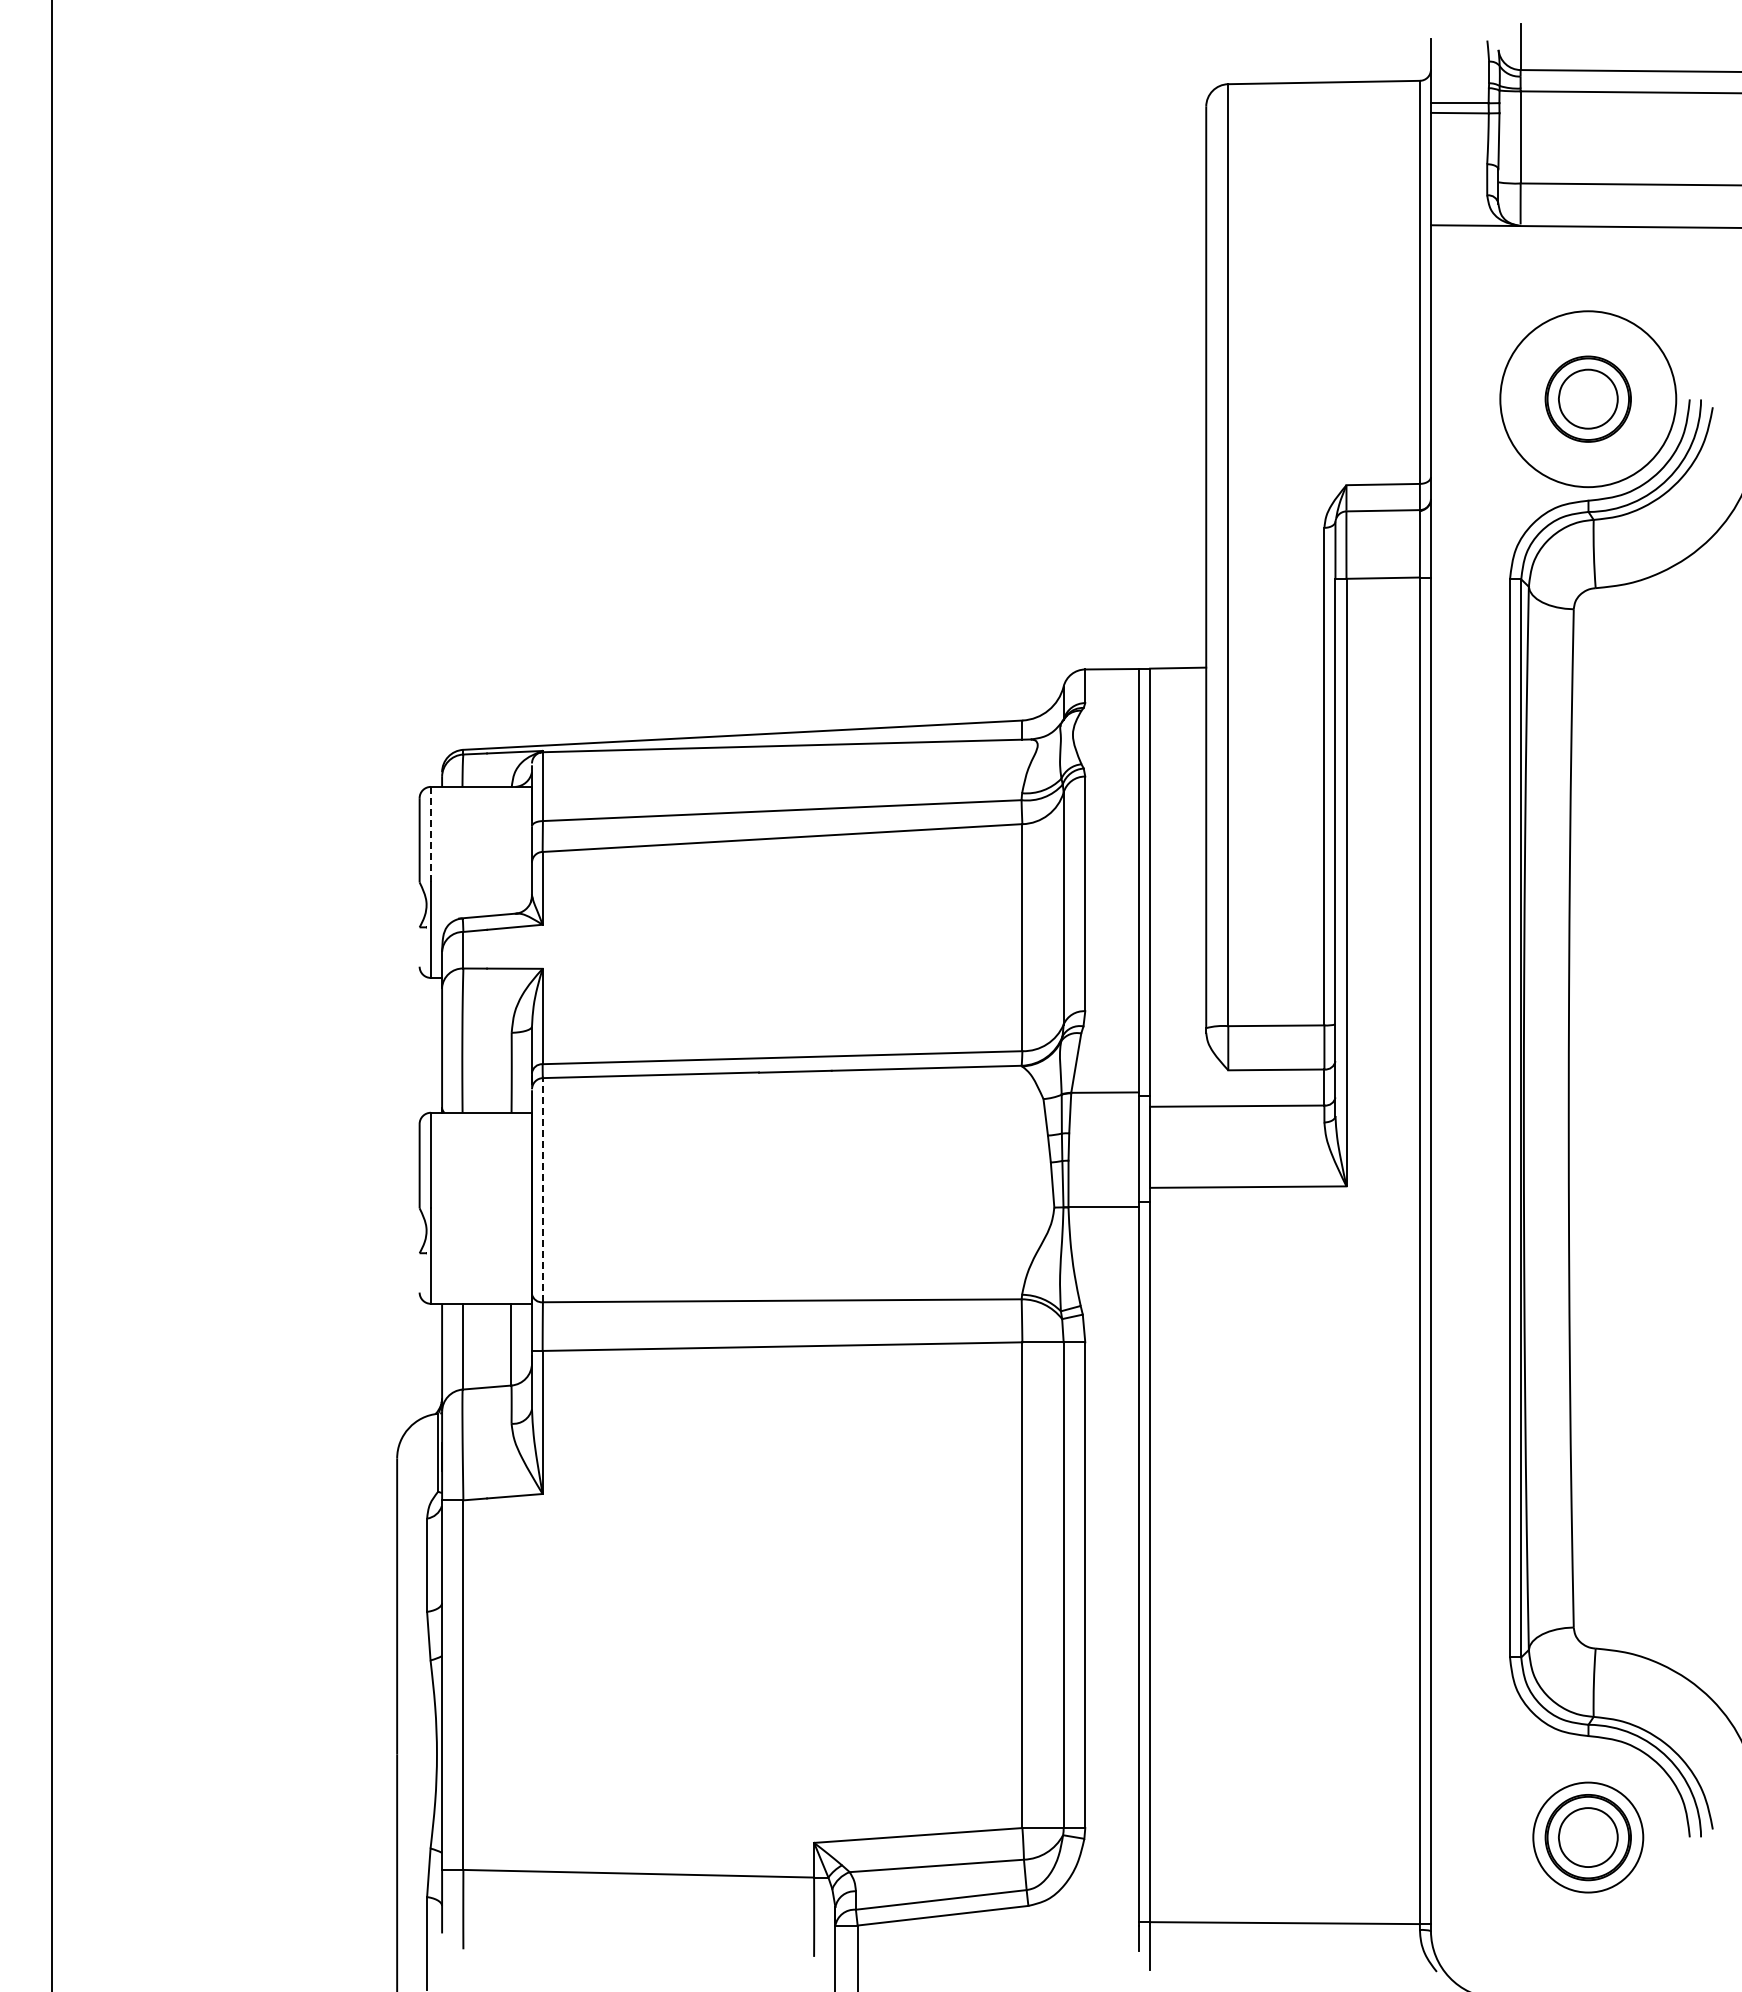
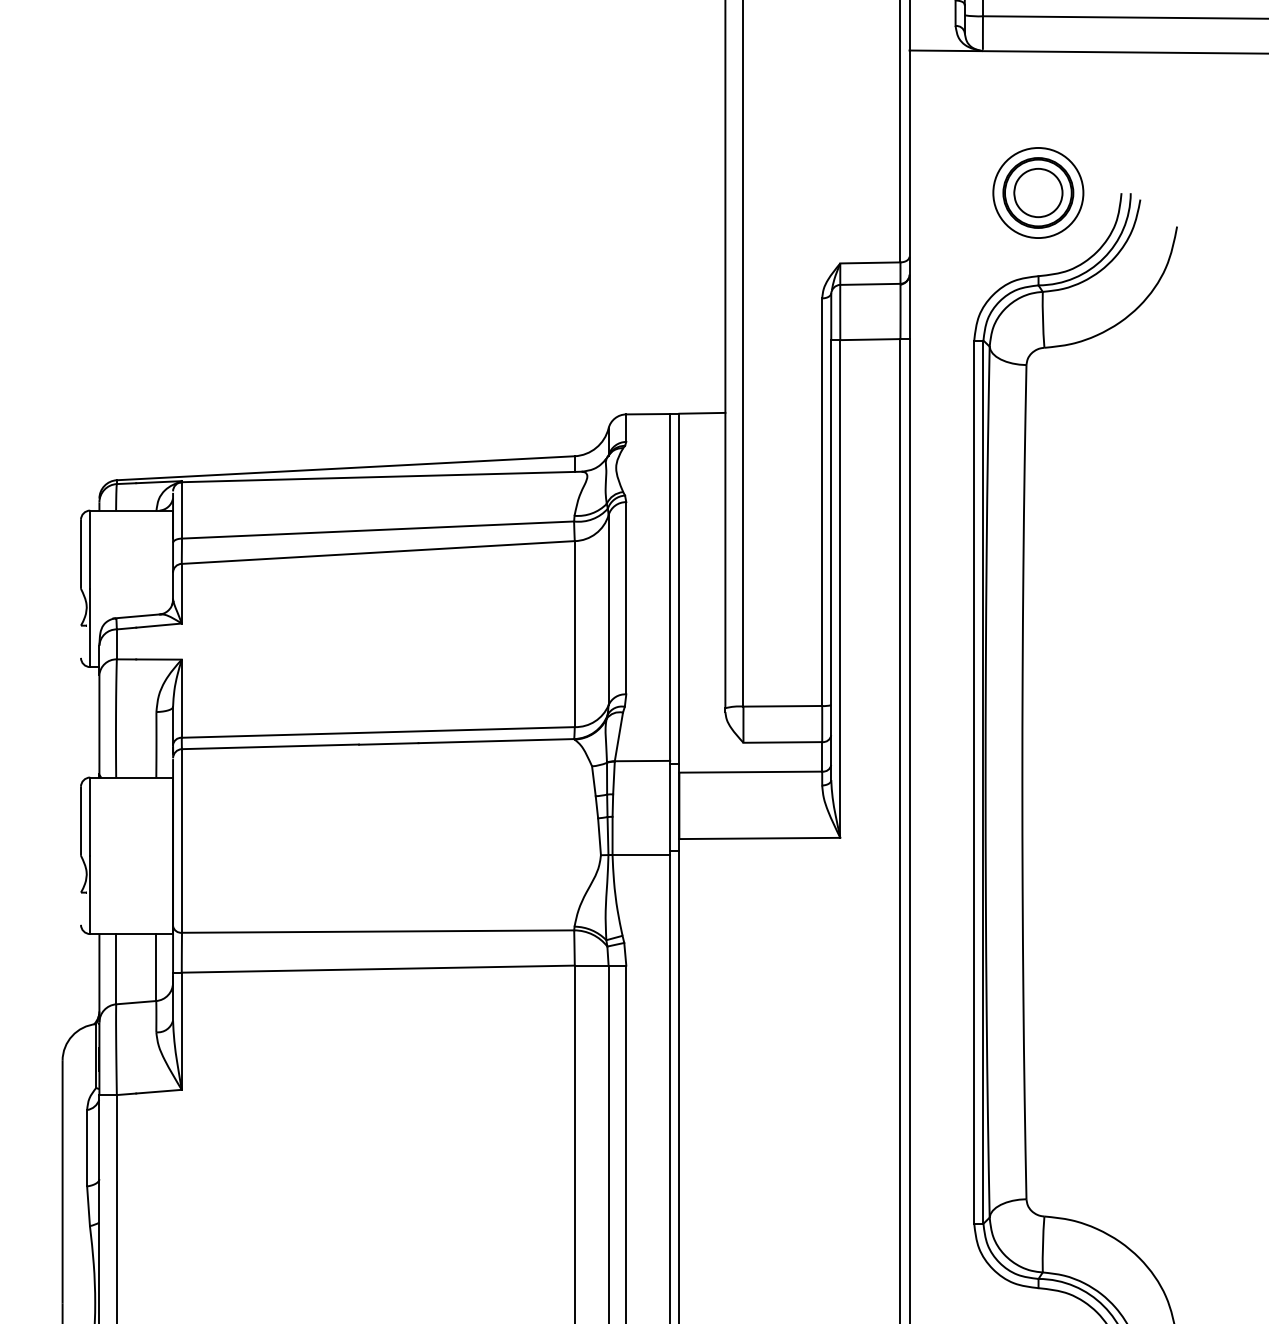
circle: (1588, 399) -> (1038, 193), size x0.62
line: (430, 834) -> (89, 549), dashed -> solid
line: (542, 1189) -> (181, 840), dashed -> solid

